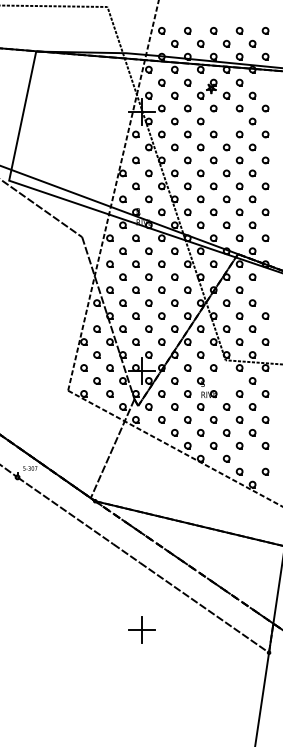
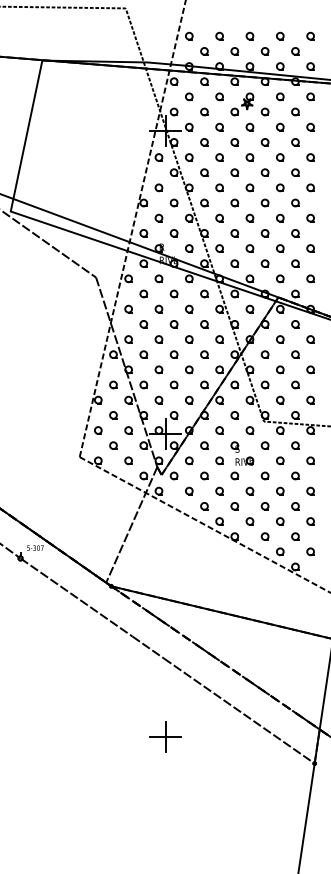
part: (265, 82) -> (310, 96), added
part: (226, 121) -> (264, 142), added
part: (265, 289) -> (310, 338), added
part: (226, 380) -> (264, 445), added
part: (252, 458) -> (295, 536), added

